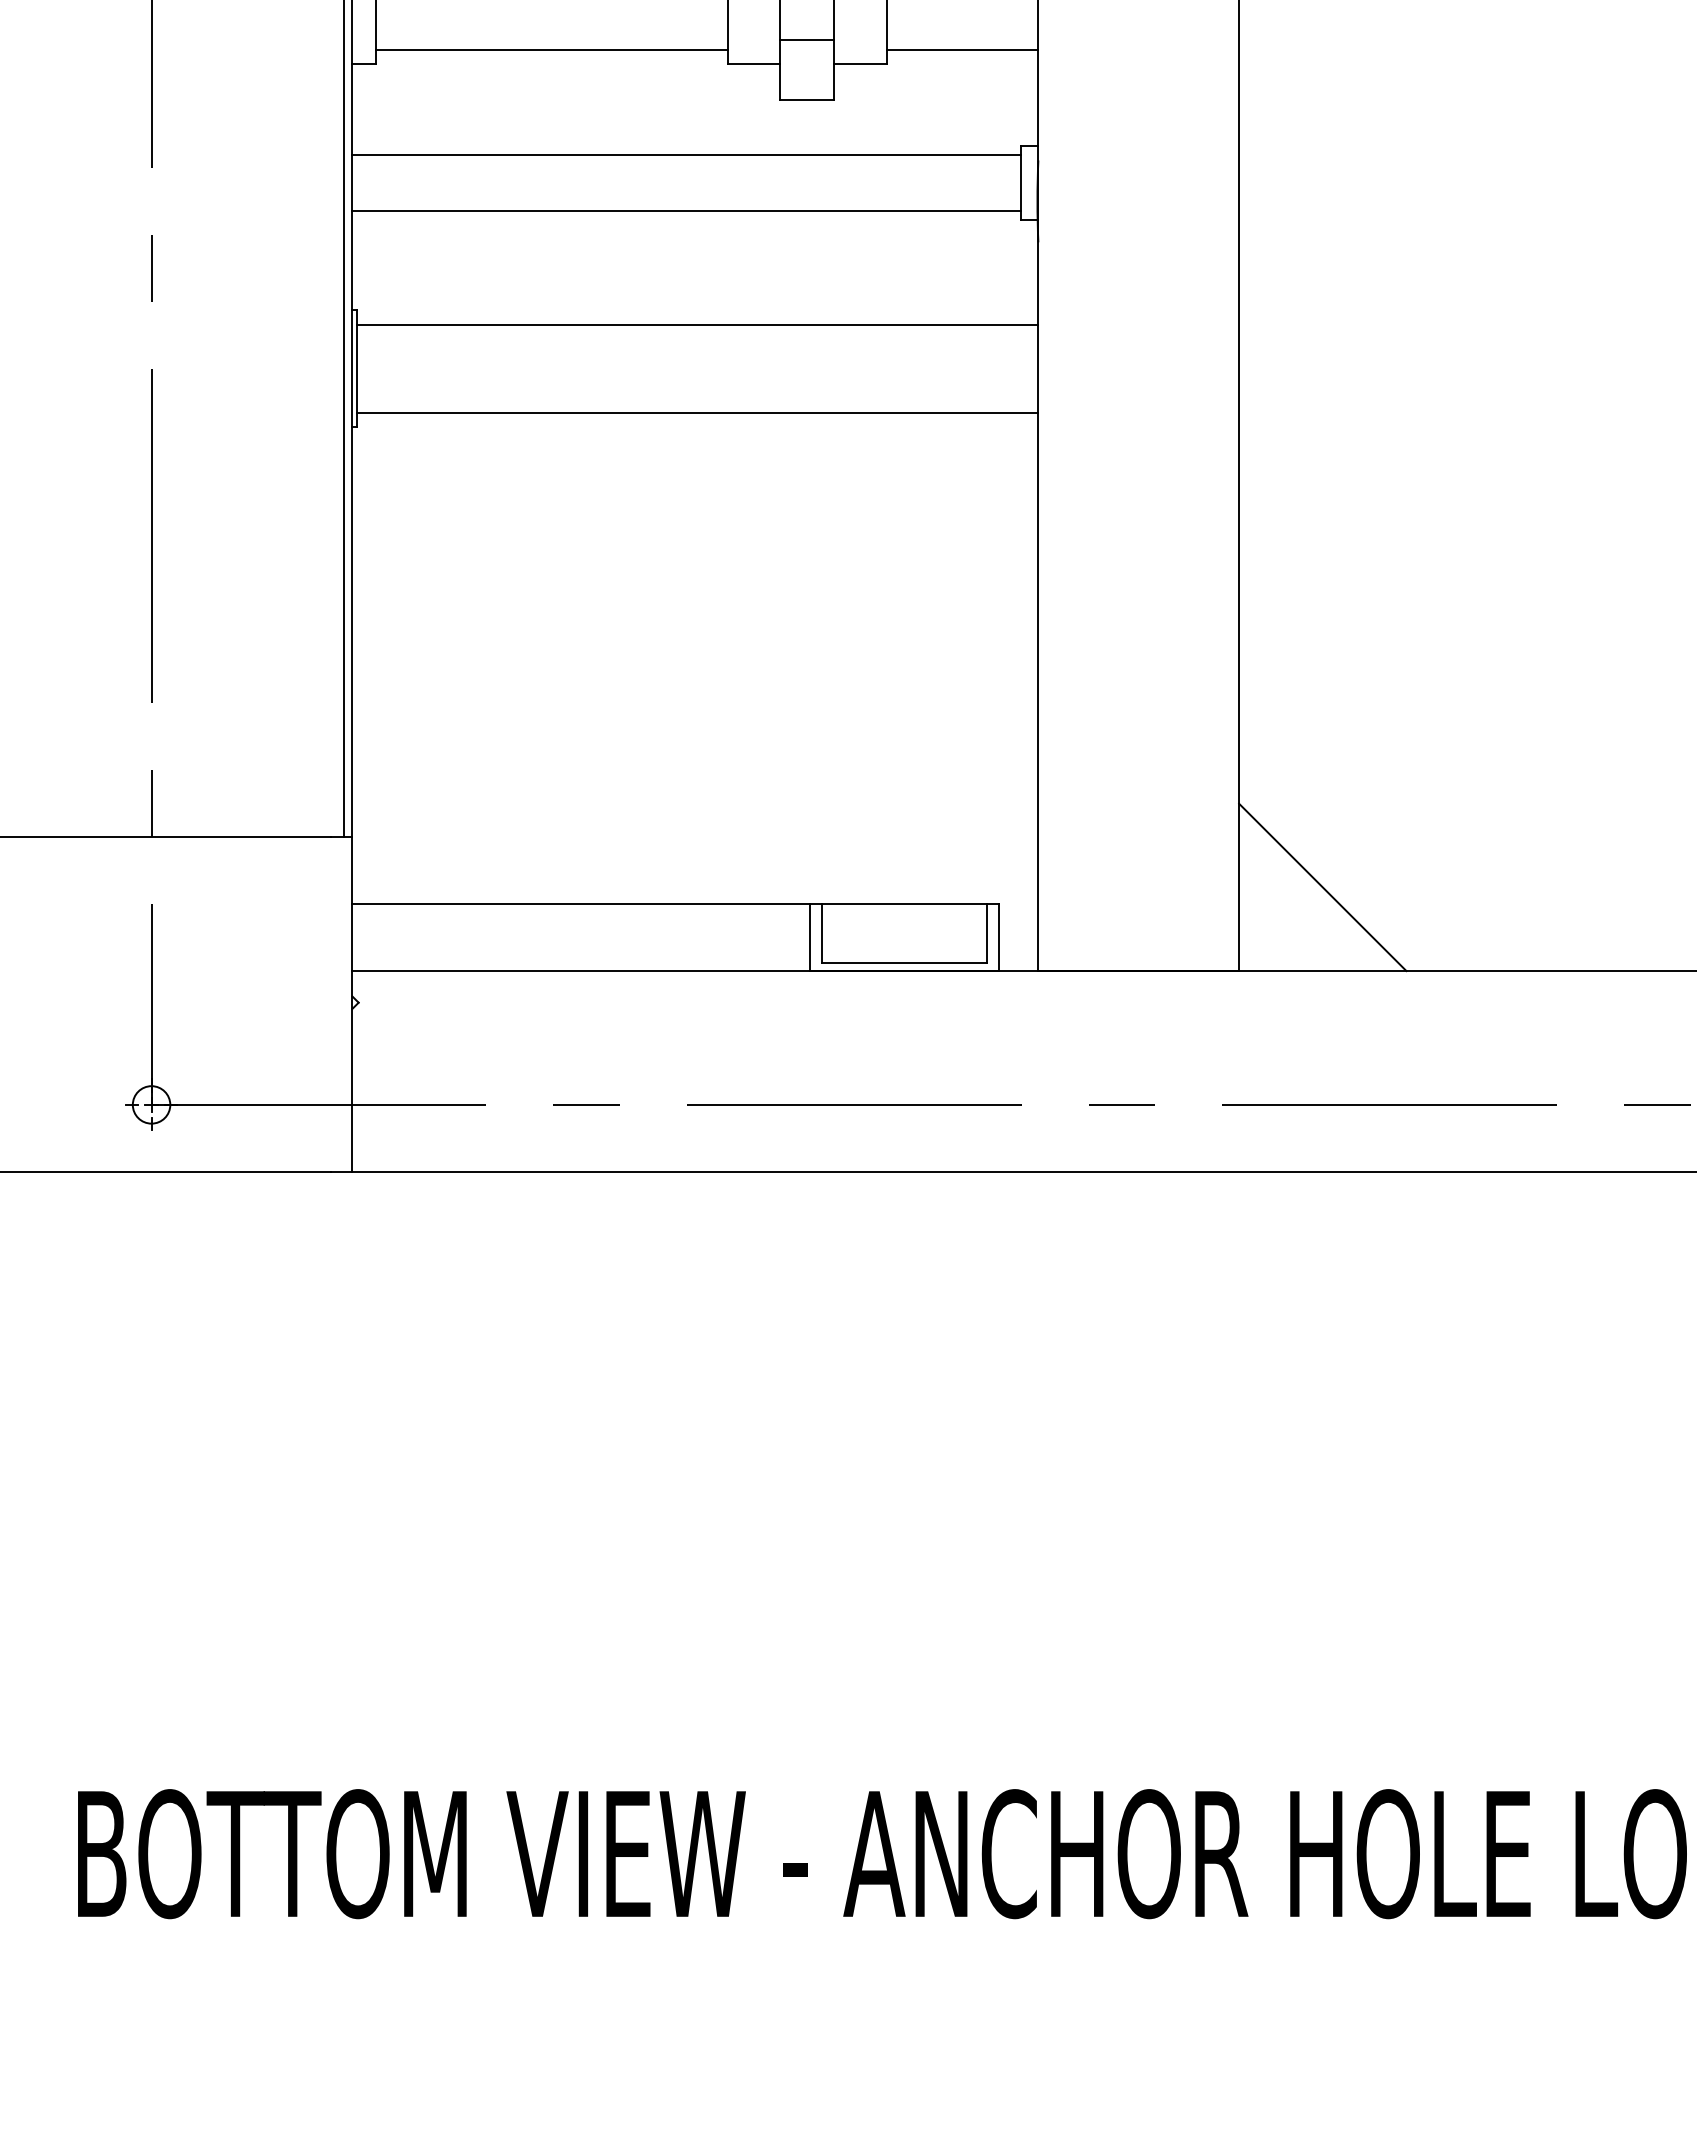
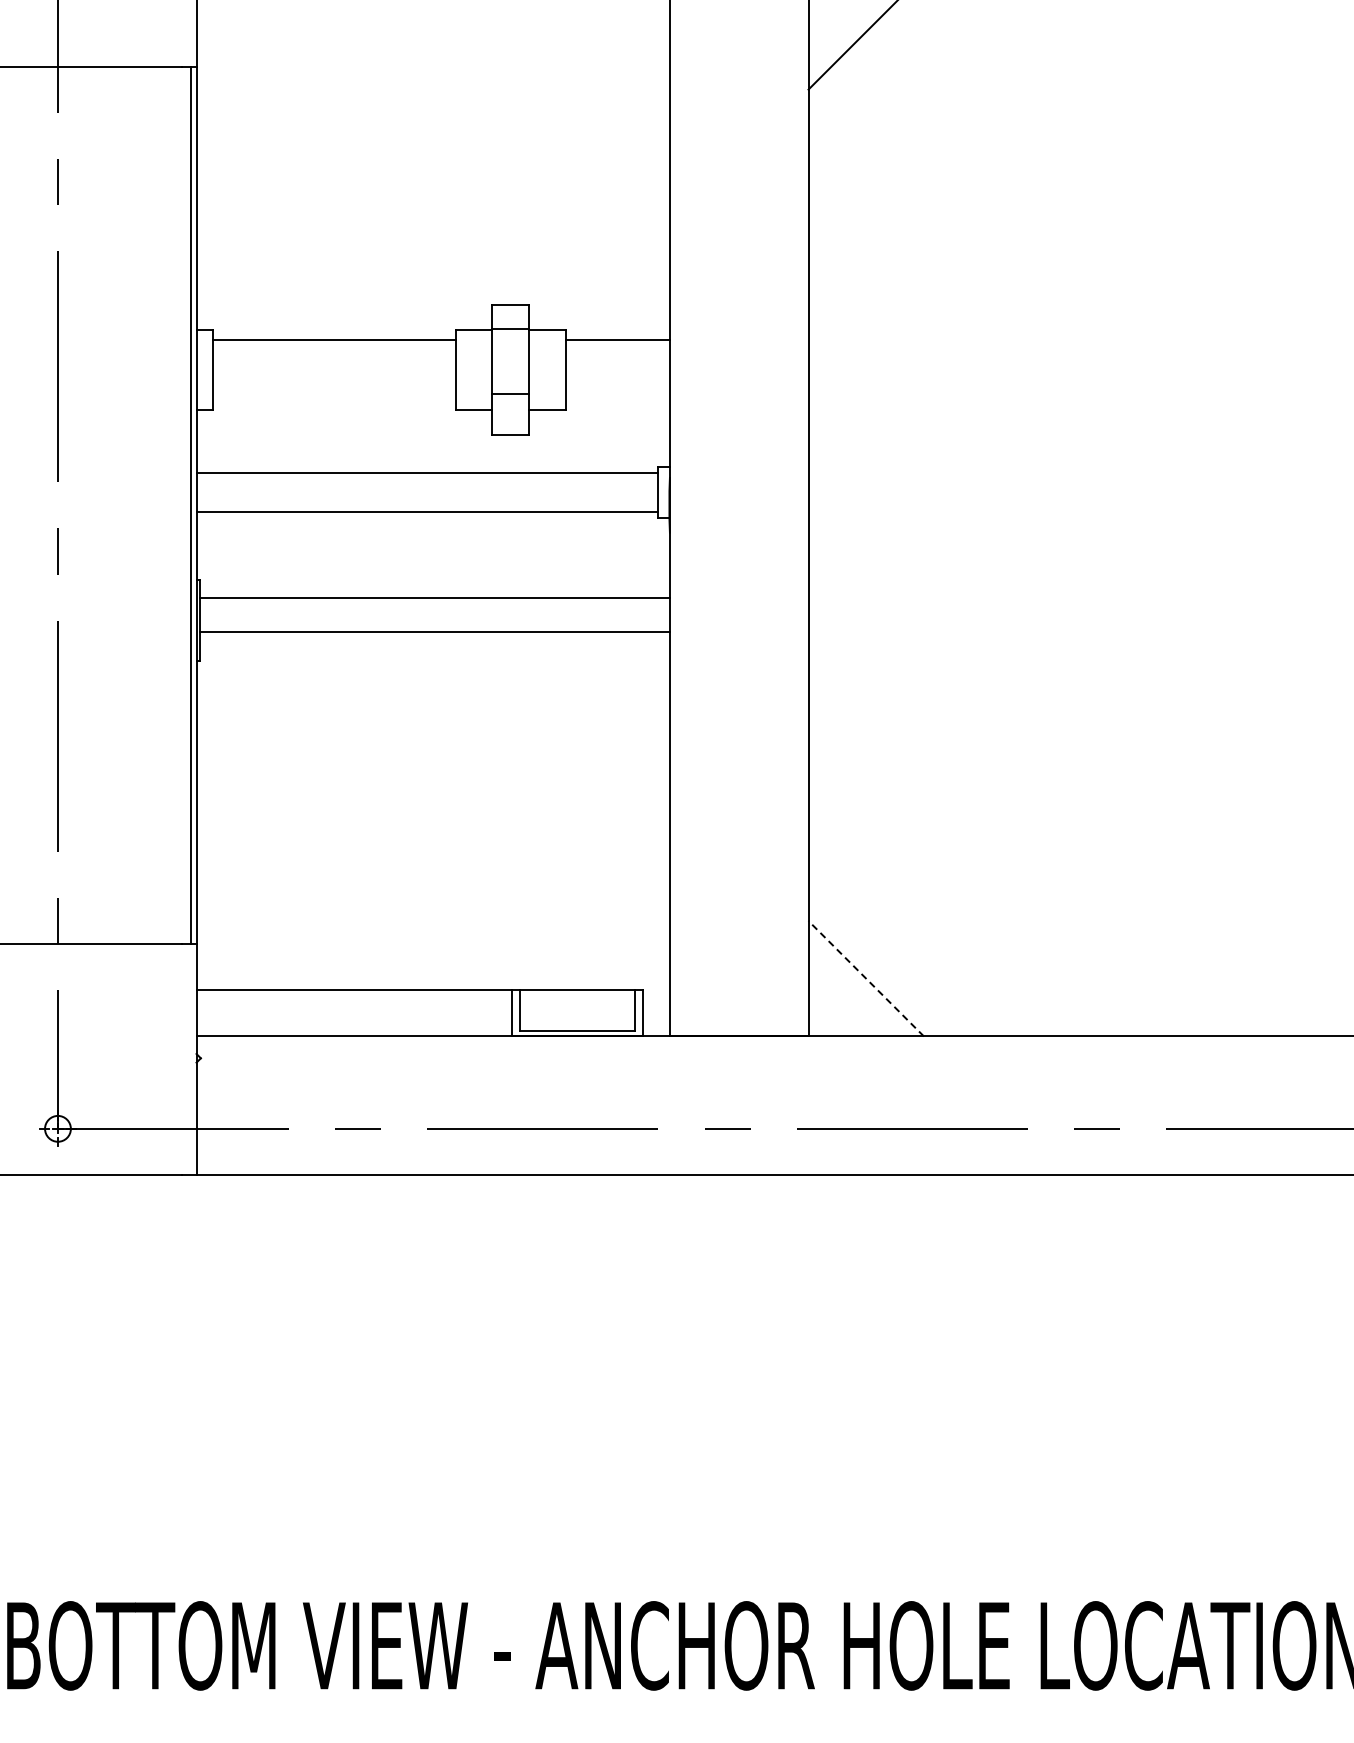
line: (550, 49) -> (333, 400), removed
line: (962, 49) -> (617, 400), removed
line: (697, 324) -> (434, 632), moved
line: (697, 413) -> (434, 598), moved
line: (1323, 887) -> (866, 978), solid -> dashed

